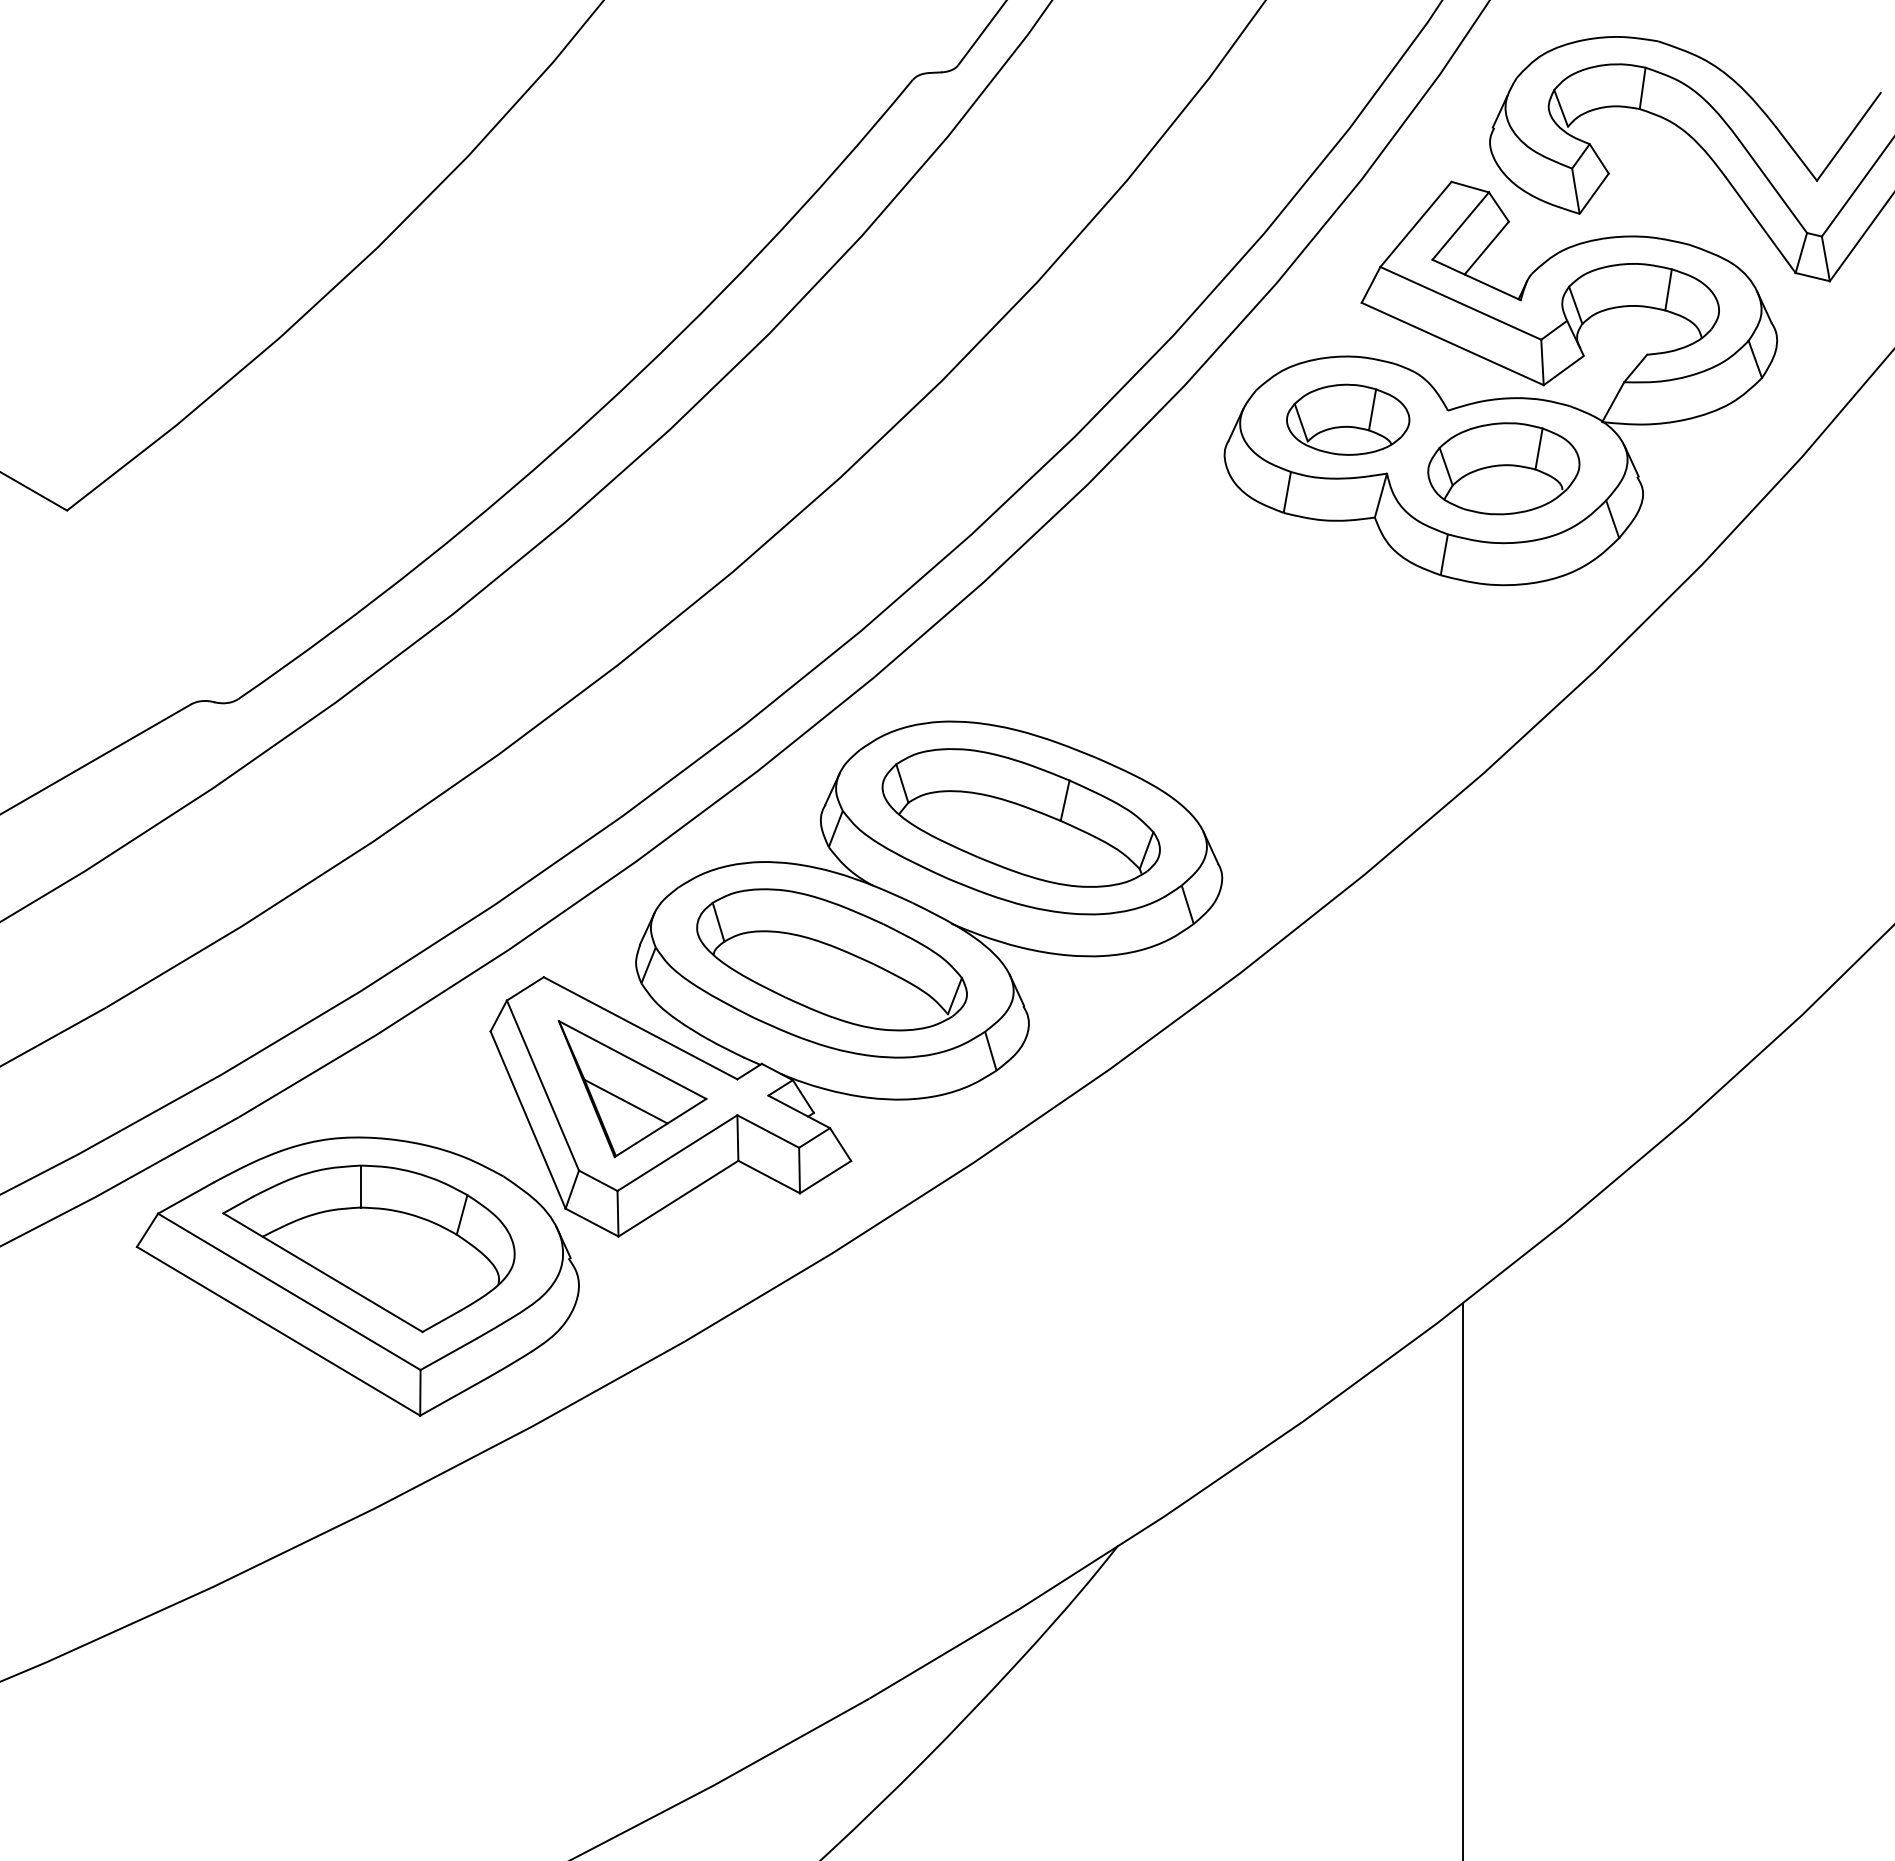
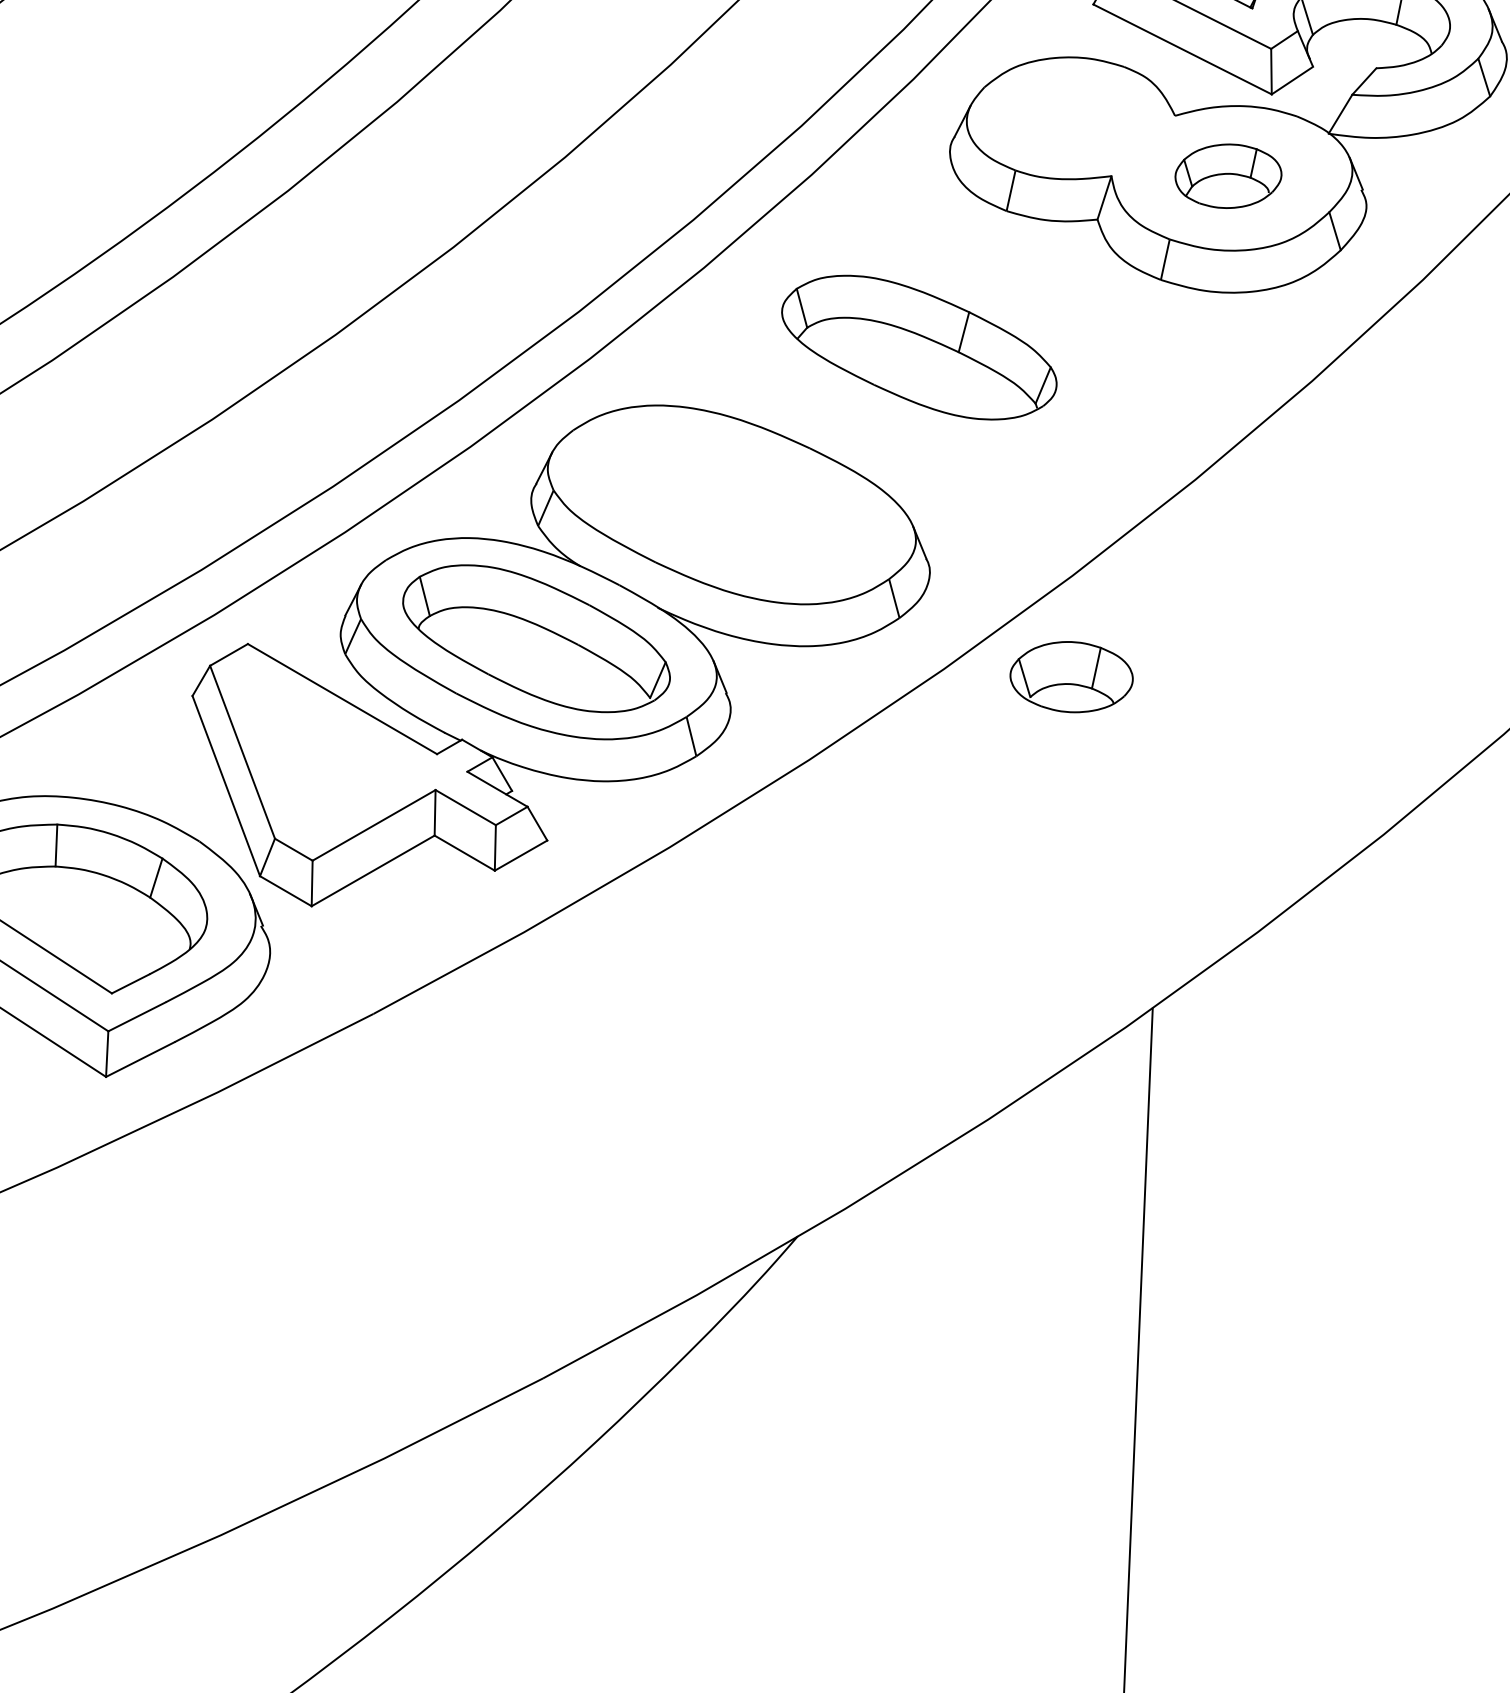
part: (1348, 419) -> (1071, 676), moved
part: (1503, 468) -> (1228, 175), size x0.7
part: (1020, 817) -> (918, 347), moved
part: (632, 1089) -> (331, 759), removed

